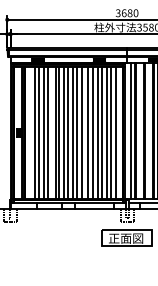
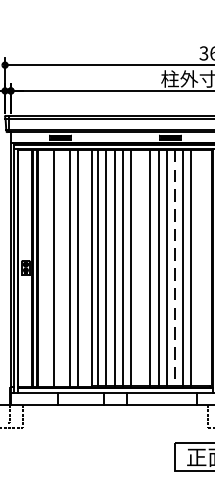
line: (82, 132) -> (139, 267), removed
line: (115, 132) -> (199, 267), removed
line: (39, 133) -> (62, 269), removed
line: (102, 133) -> (175, 269), solid -> dashed

